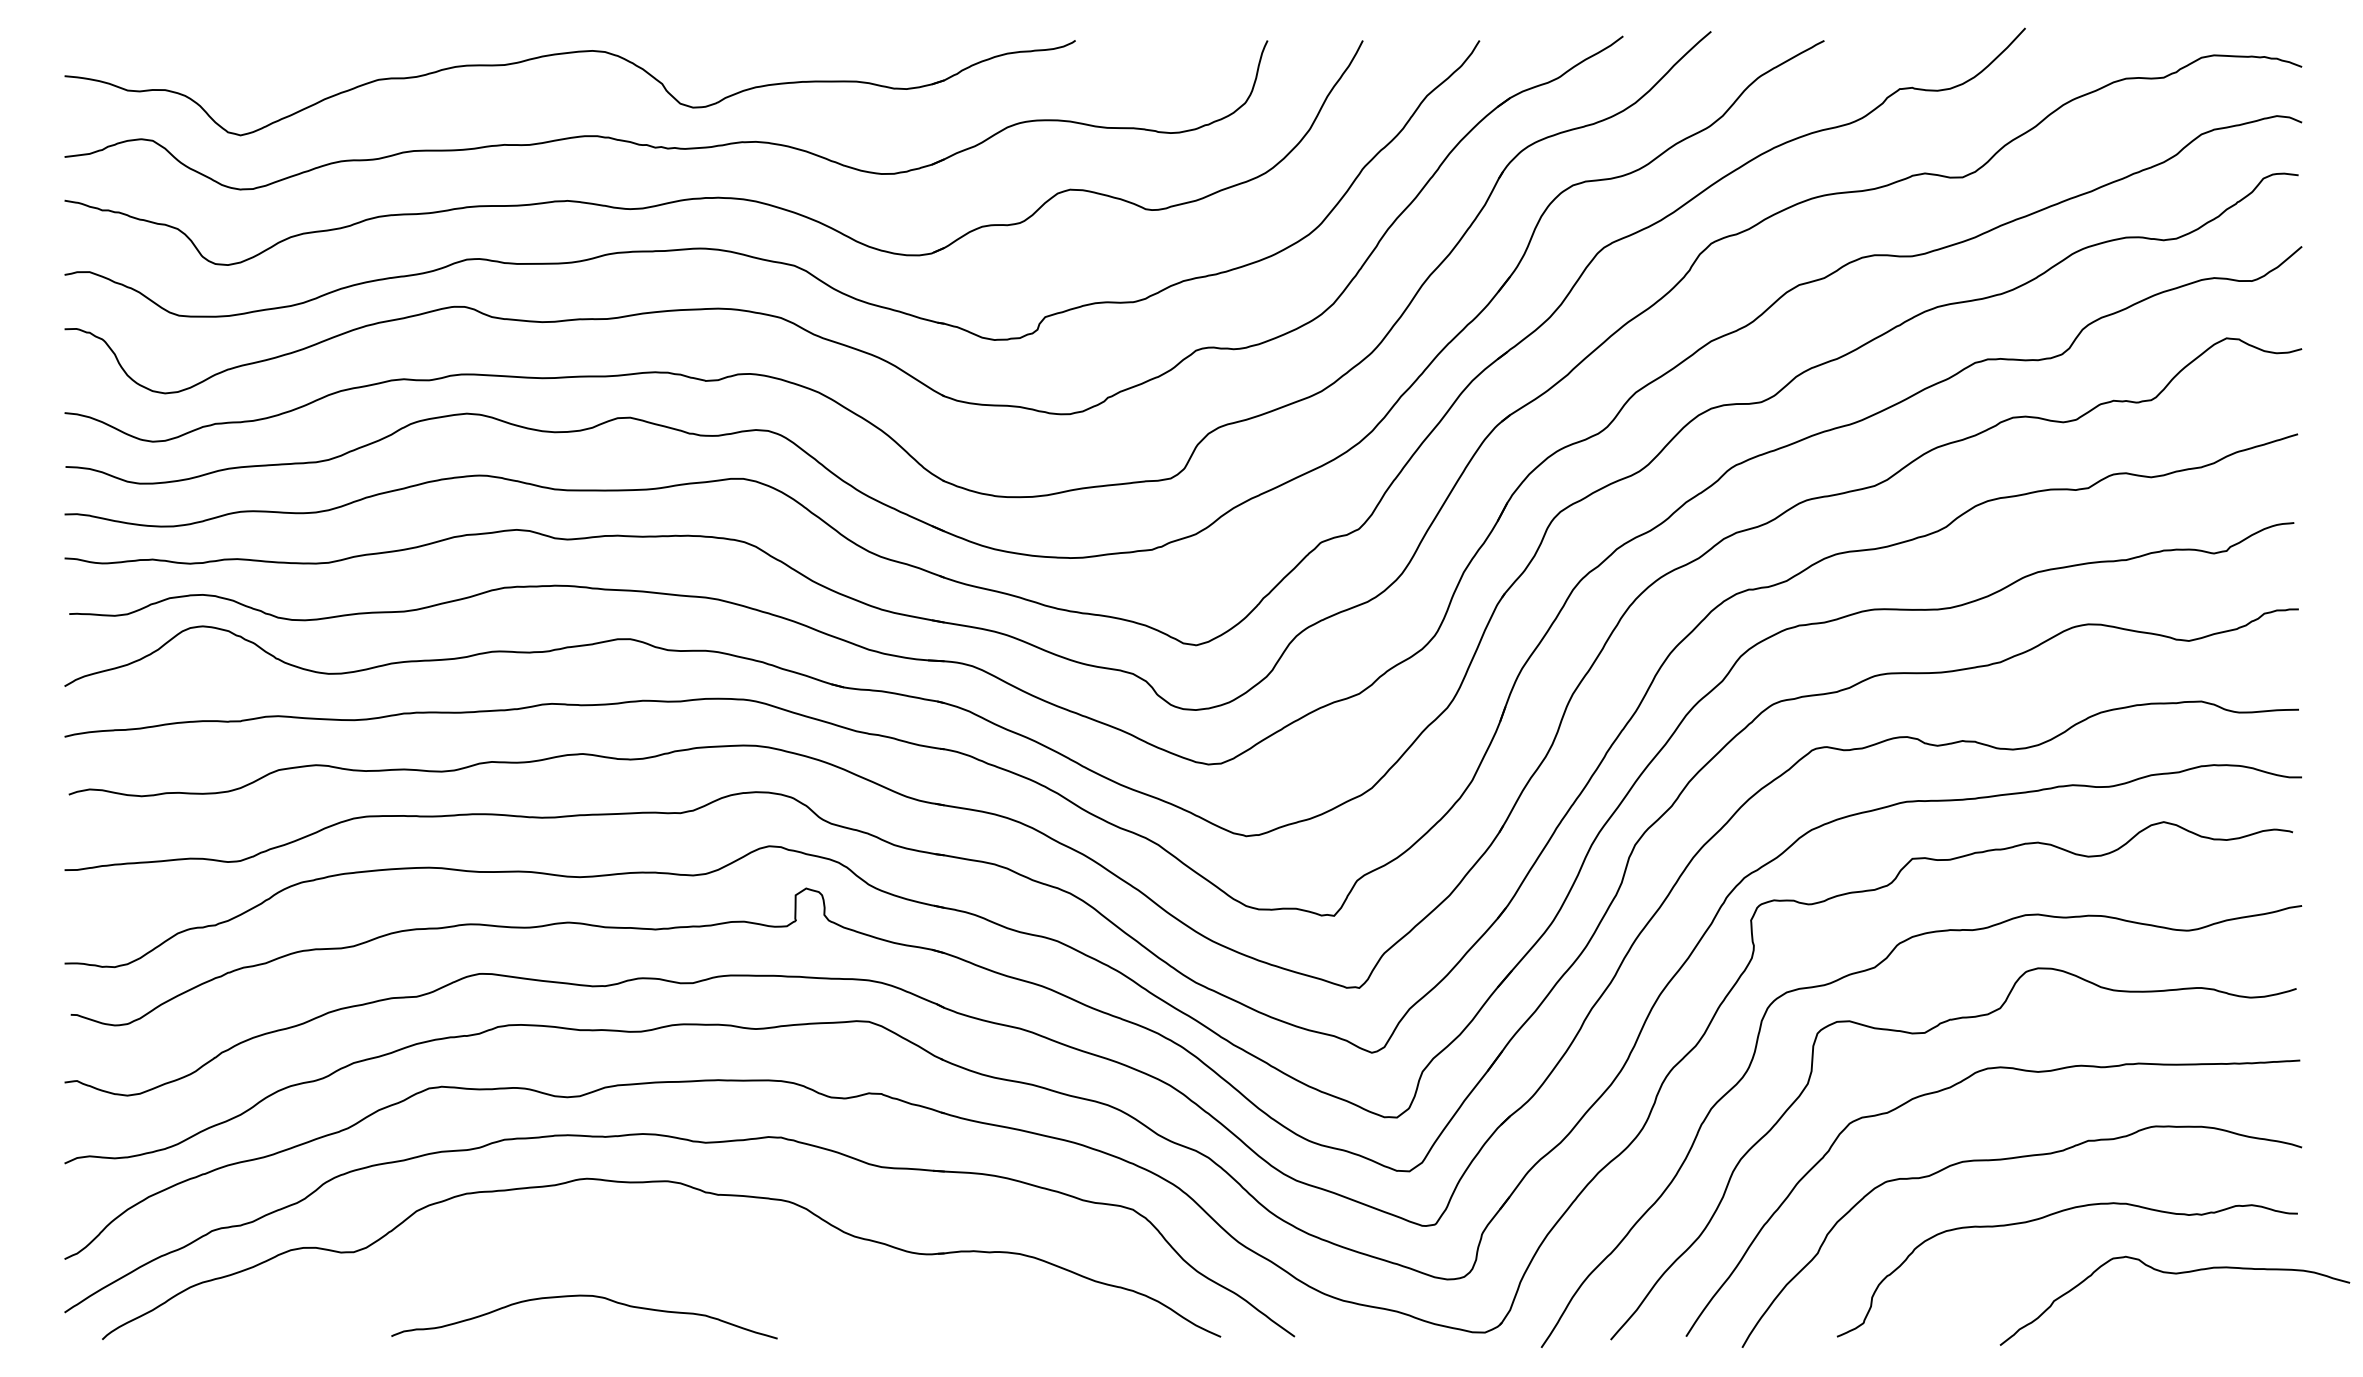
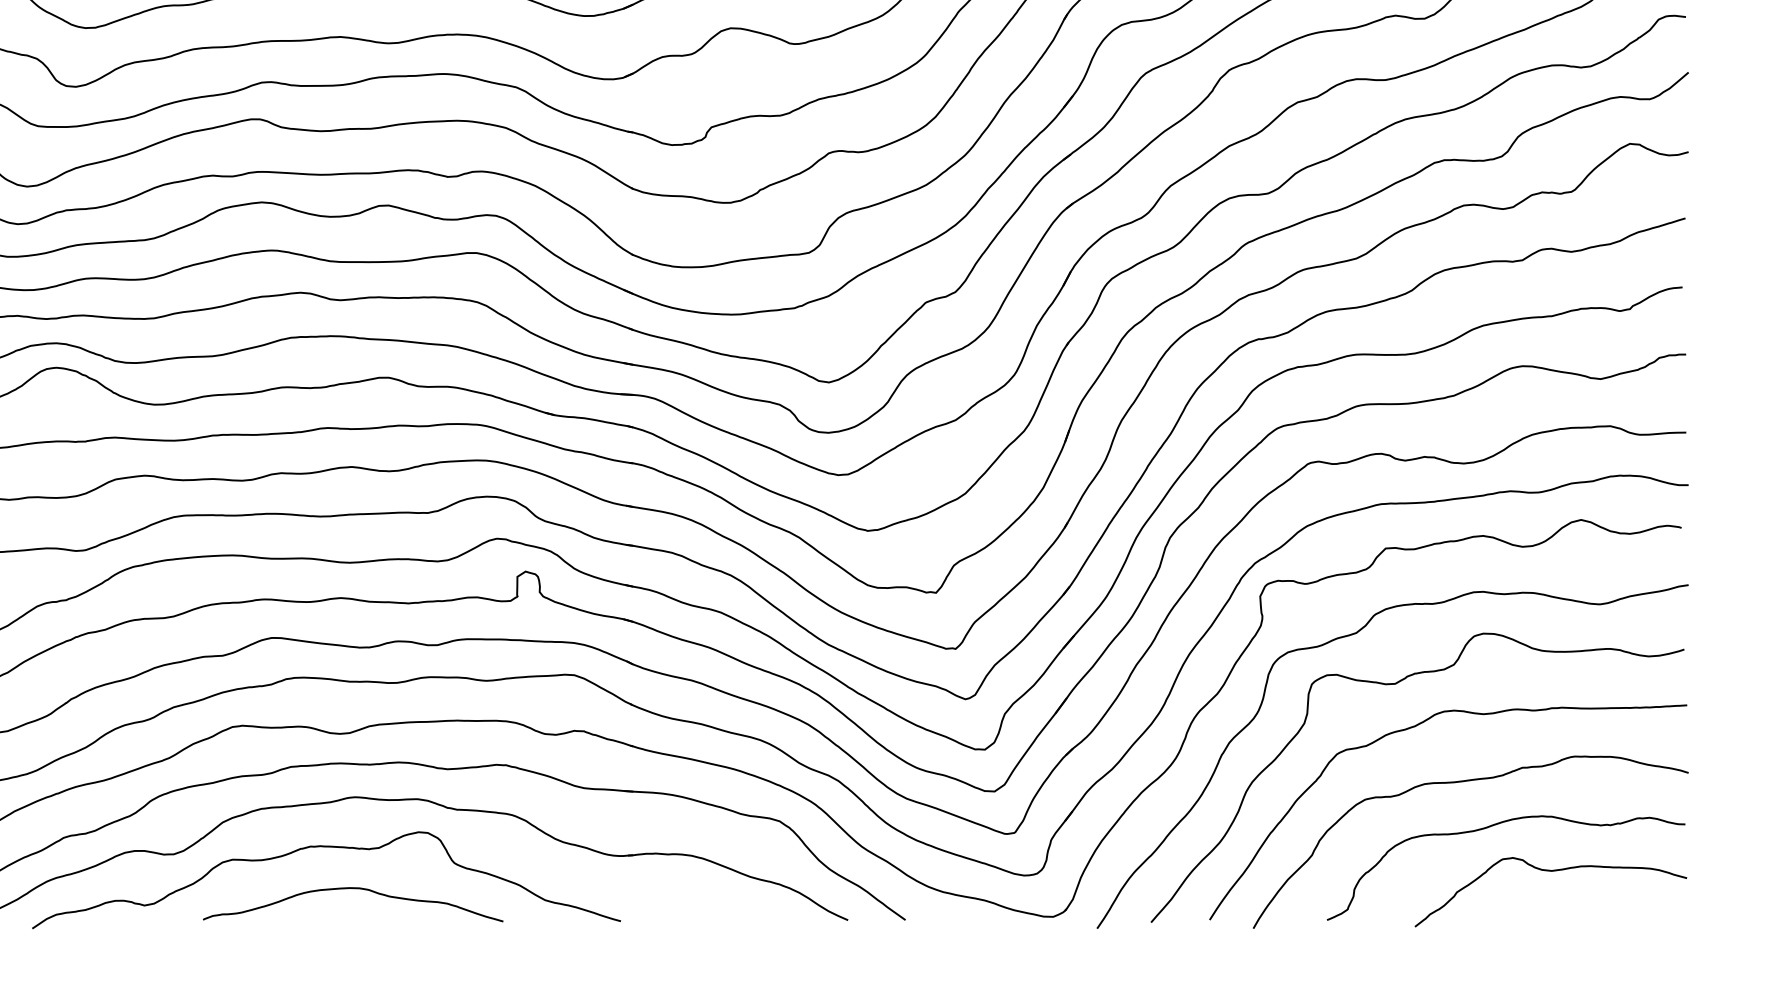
curve: (551, 1243) -> (327, 847), added
curve: (2174, 1274) -> (1550, 871), moved

